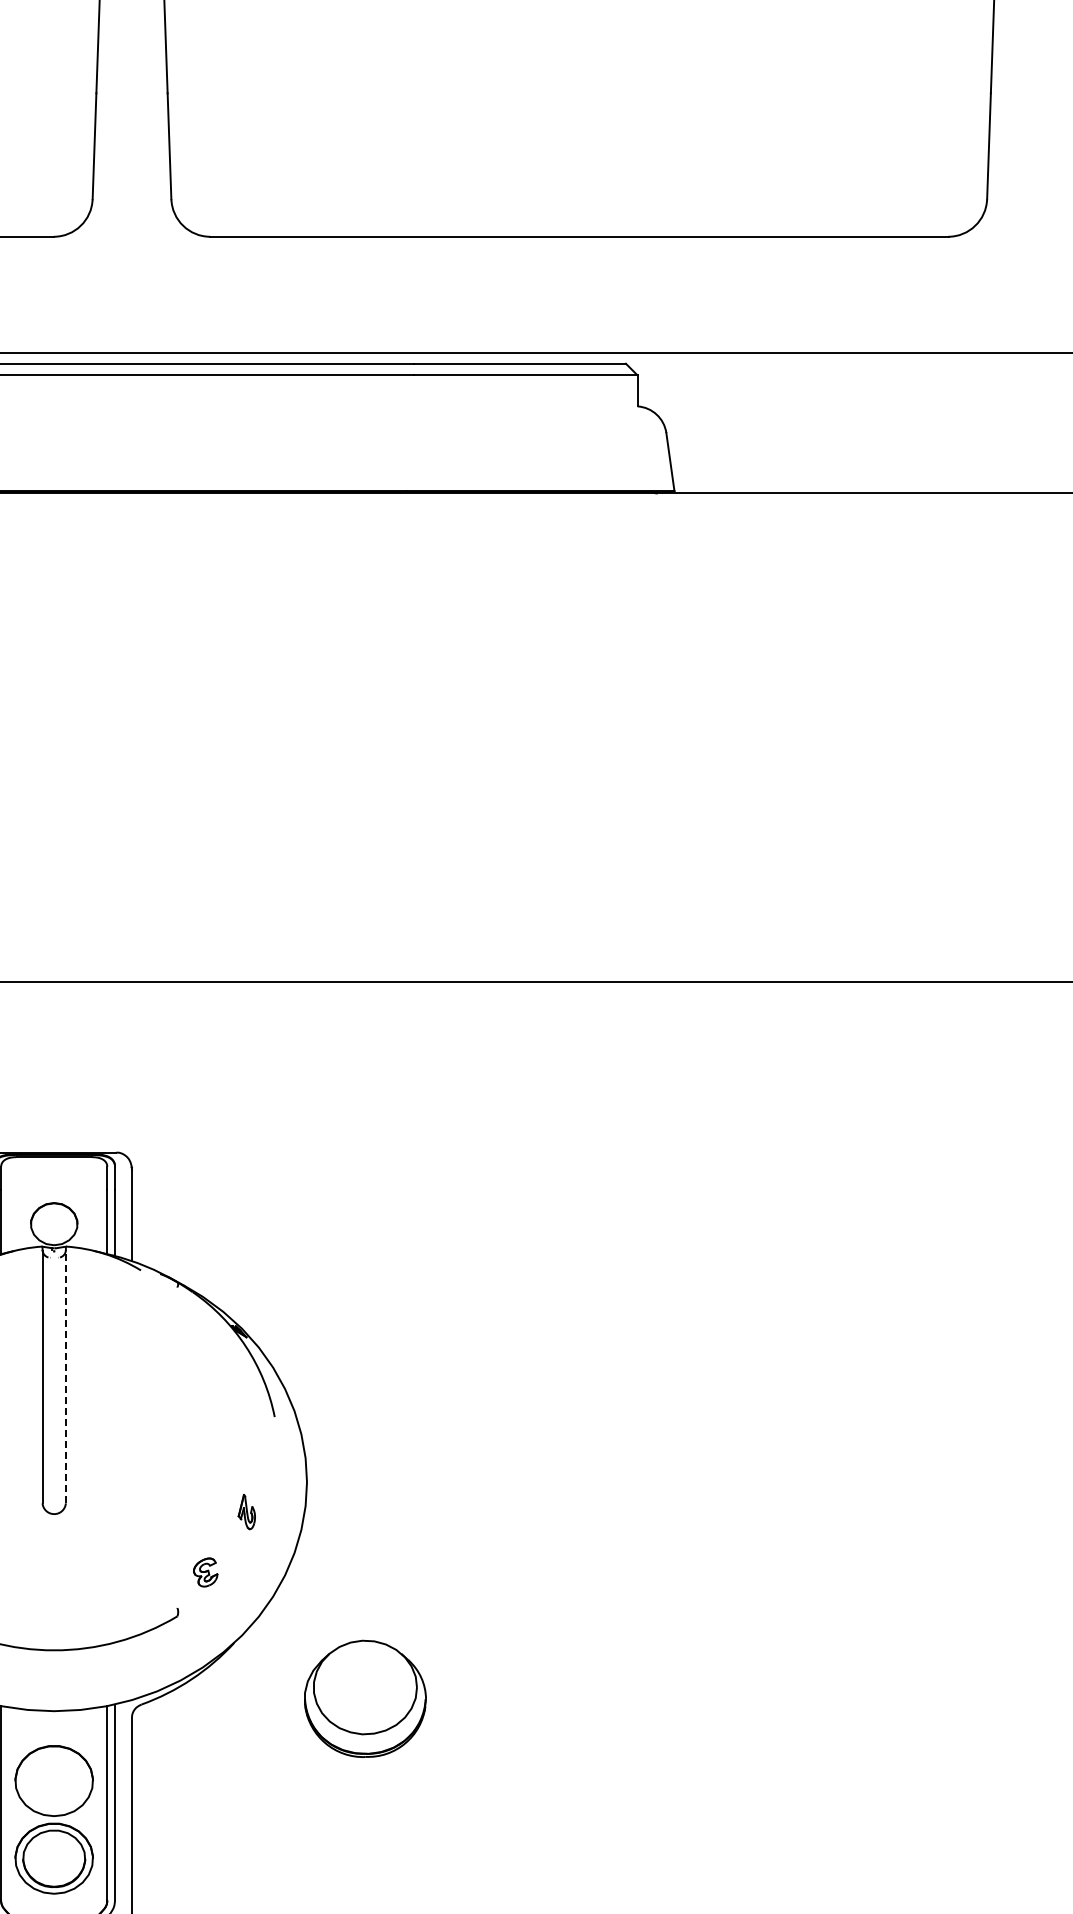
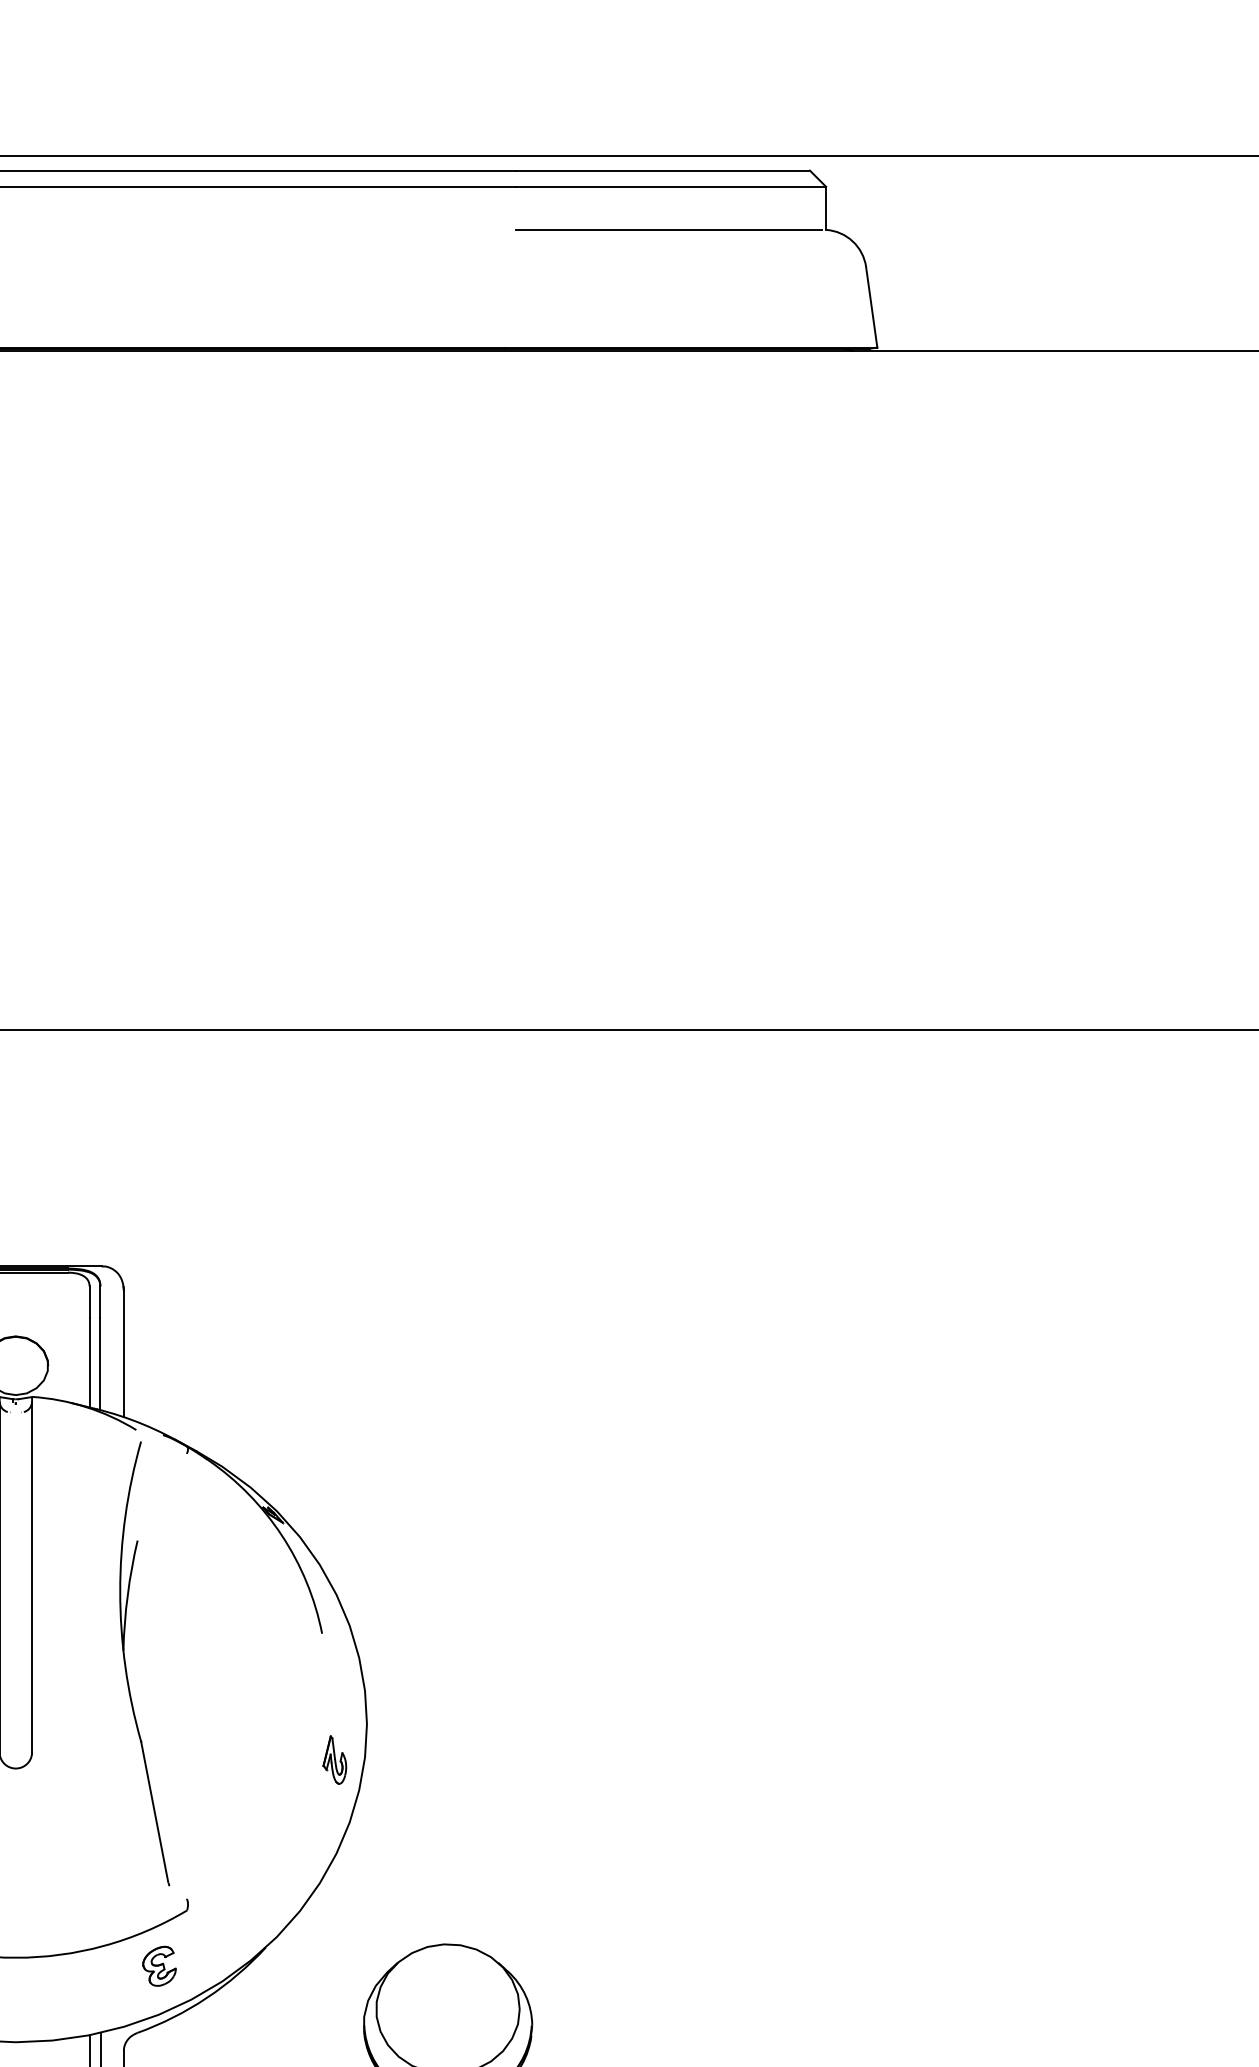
line: (524, 406) -> (669, 230), added
line: (65, 1376) -> (31, 1577), dashed -> solid
part: (134, 1441) -> (127, 1667), added
part: (246, 1512) -> (334, 1760), moved
part: (205, 1572) -> (159, 1966), moved

